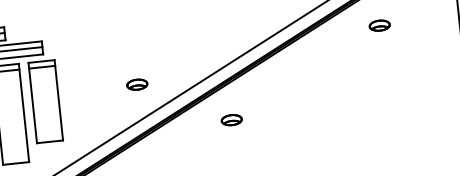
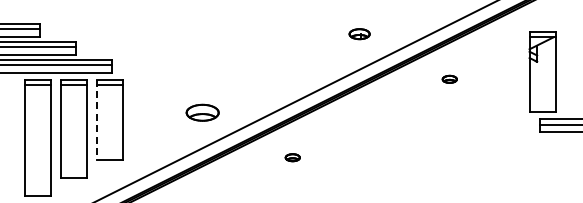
part: (379, 25) -> (449, 79), size x0.7
part: (137, 84) -> (202, 112), size x1.6
line: (32, 103) -> (96, 120), solid -> dashed
part: (231, 119) -> (292, 157), size x0.7

